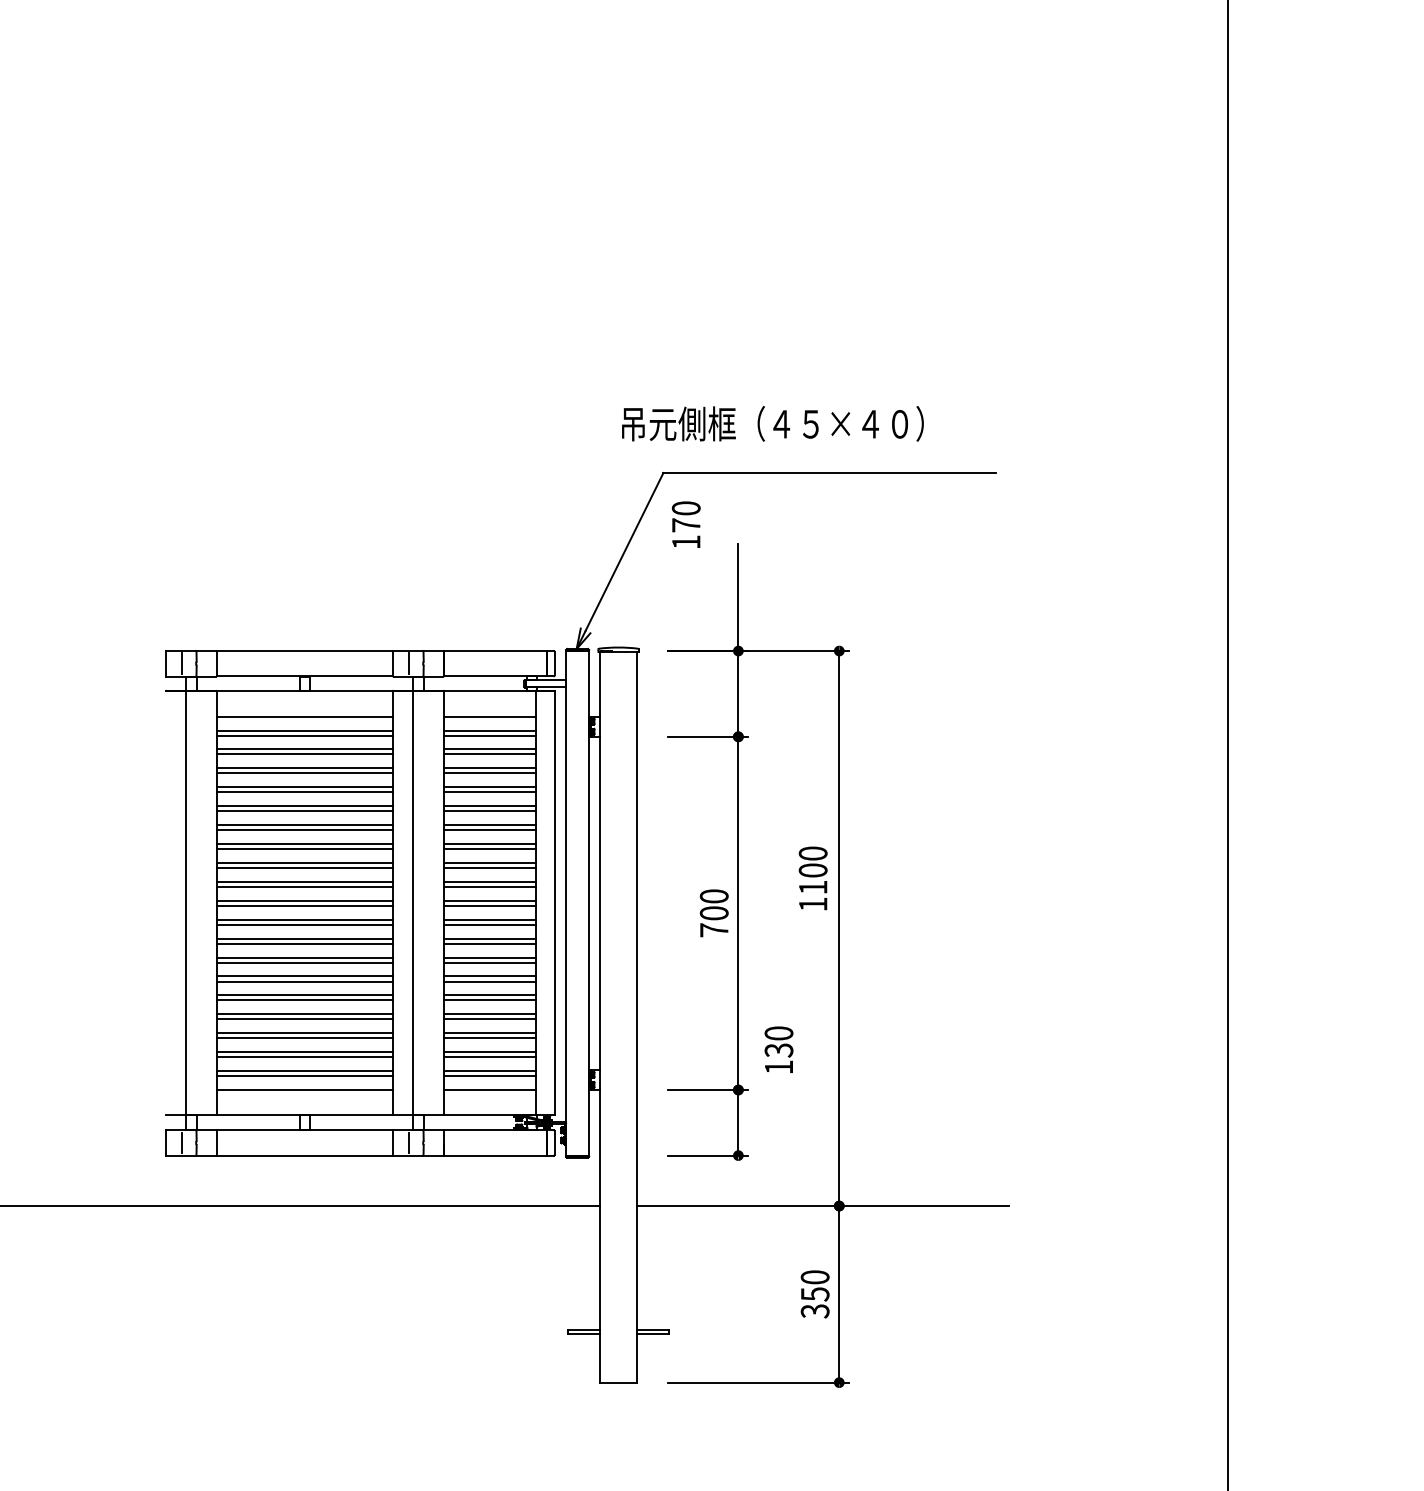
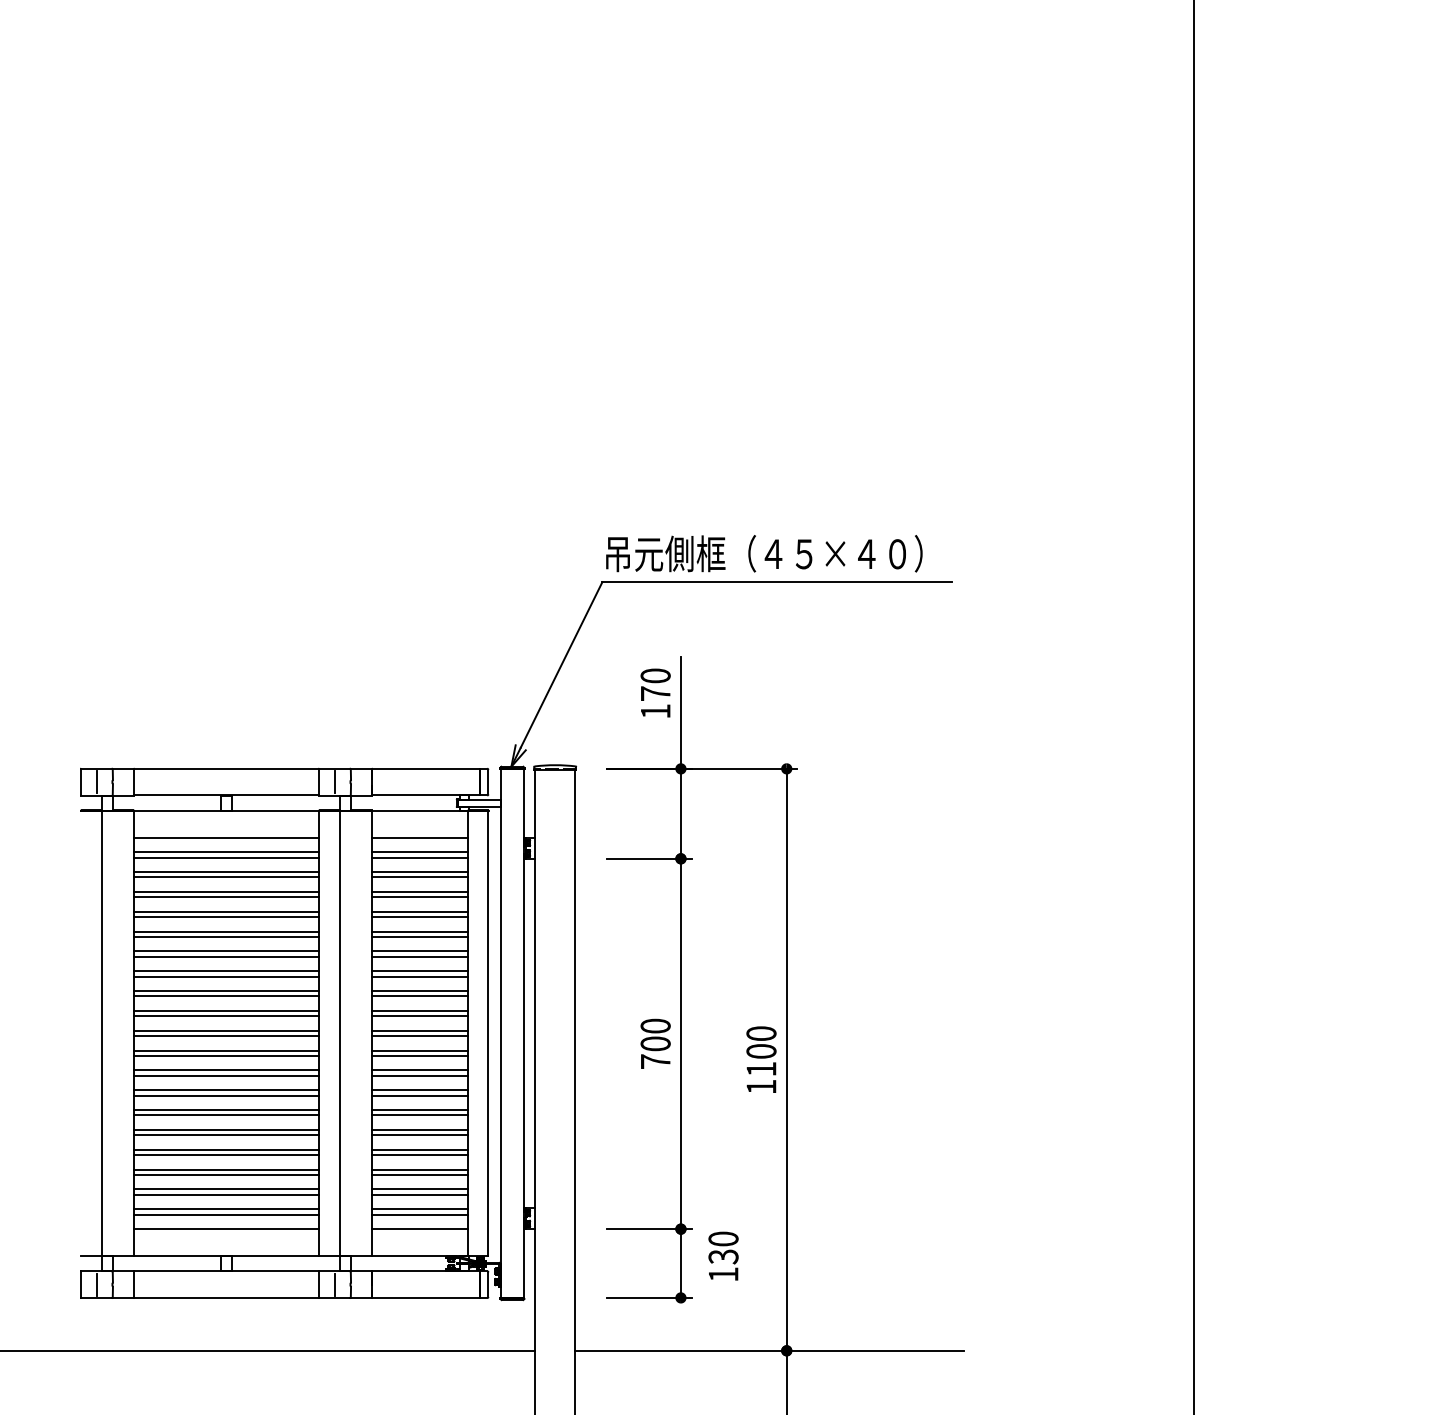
text: (772, 423) -> (763, 553), moved
text: (685, 524) -> (654, 692), moved
text: (812, 878) -> (760, 1059), moved
text: (778, 1049) -> (723, 1255), moved

